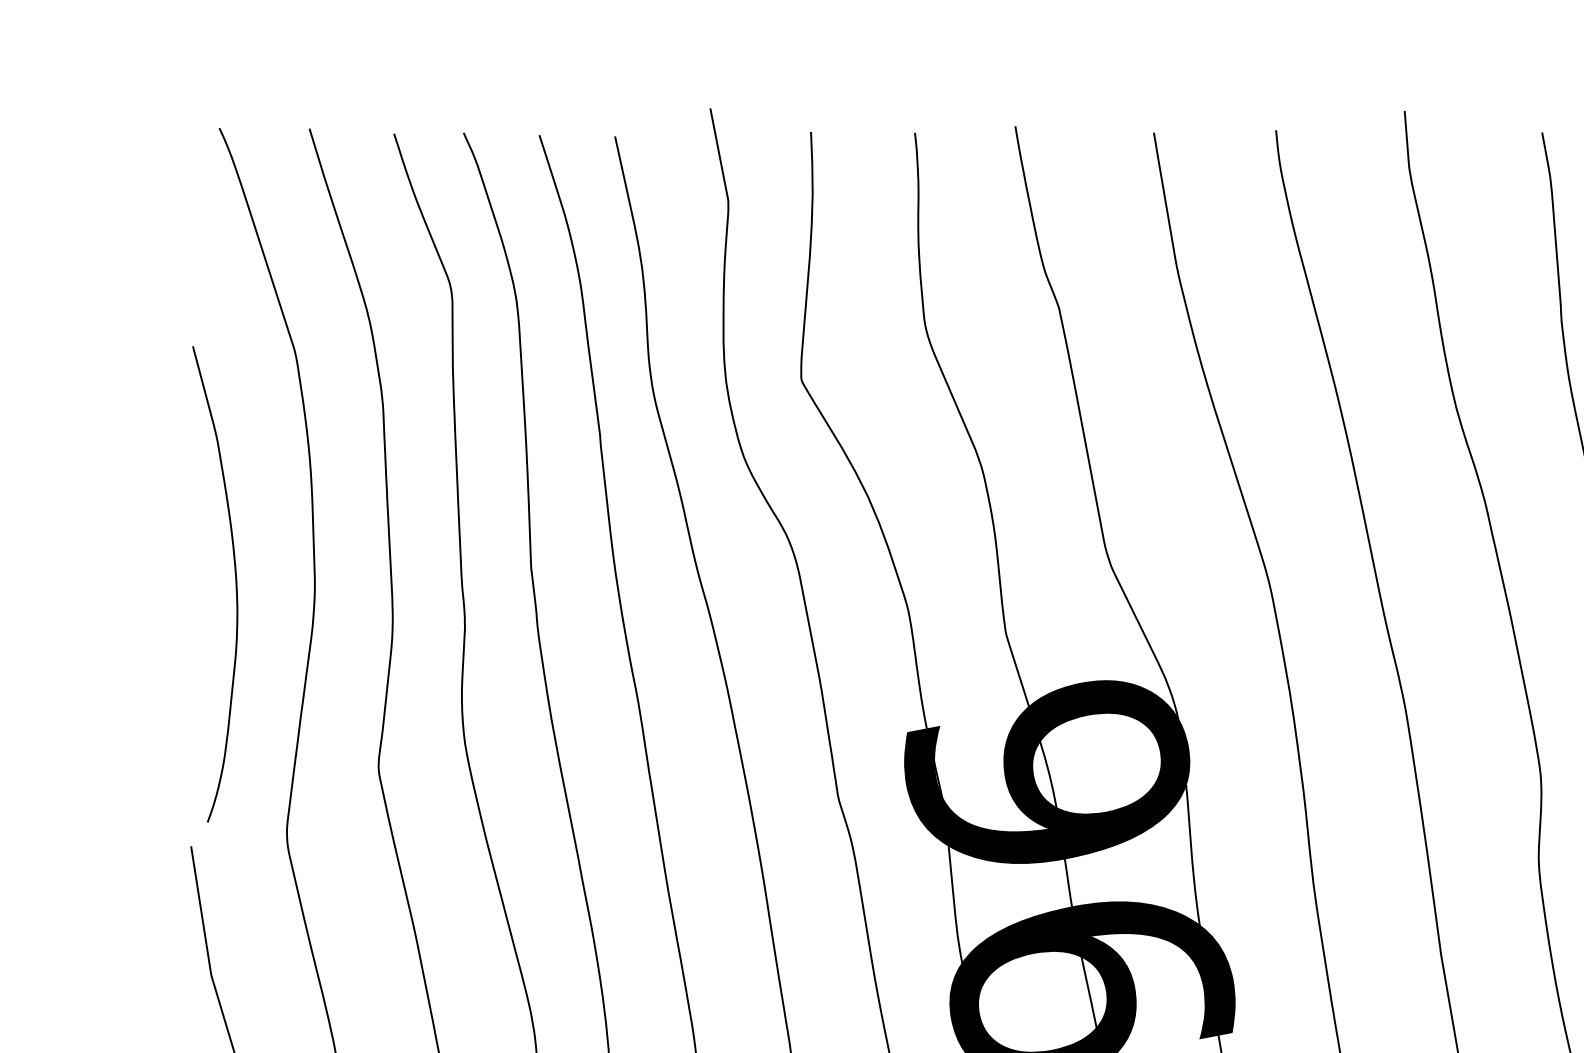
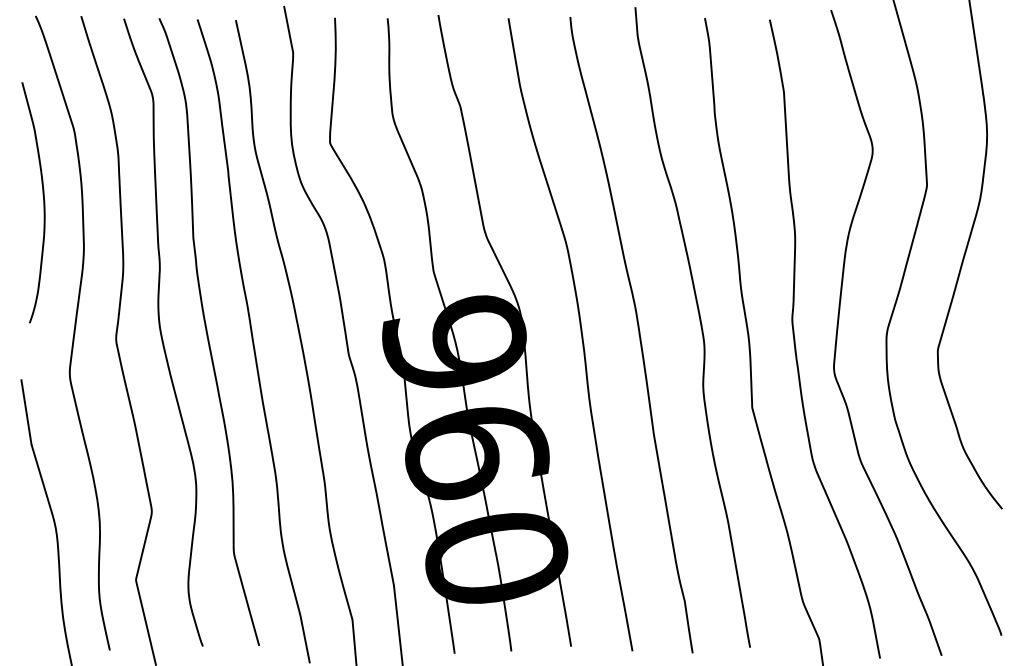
curve: (234, 583) -> (43, 202), moved

